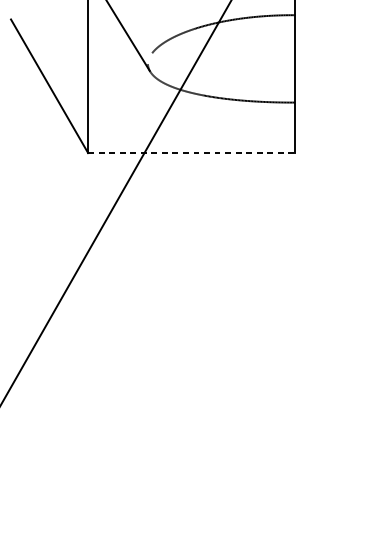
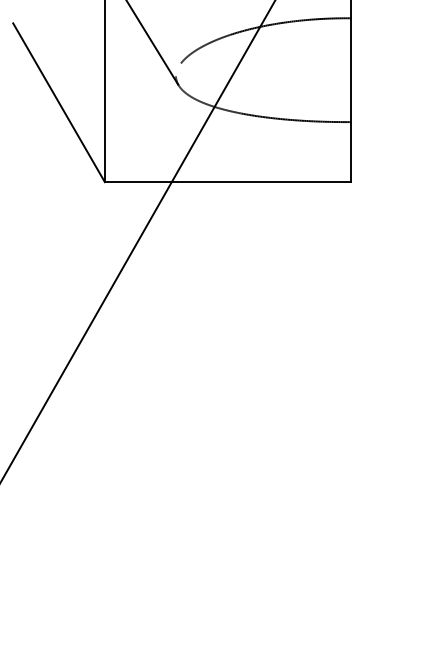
line: (192, 153) -> (228, 182), dashed -> solid

